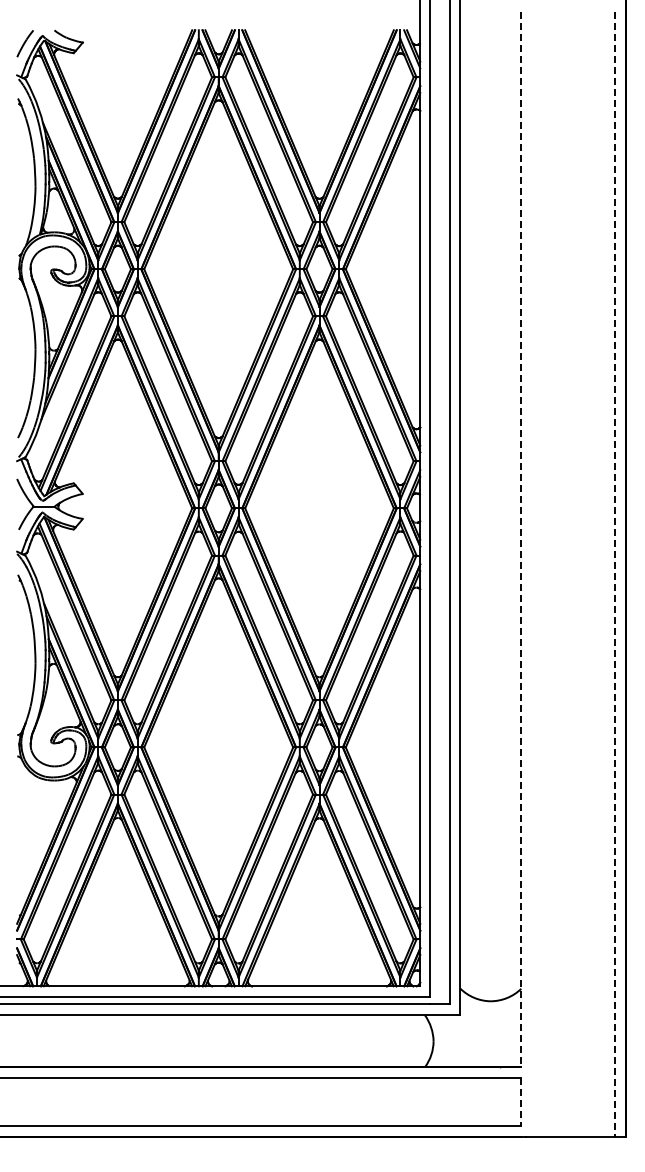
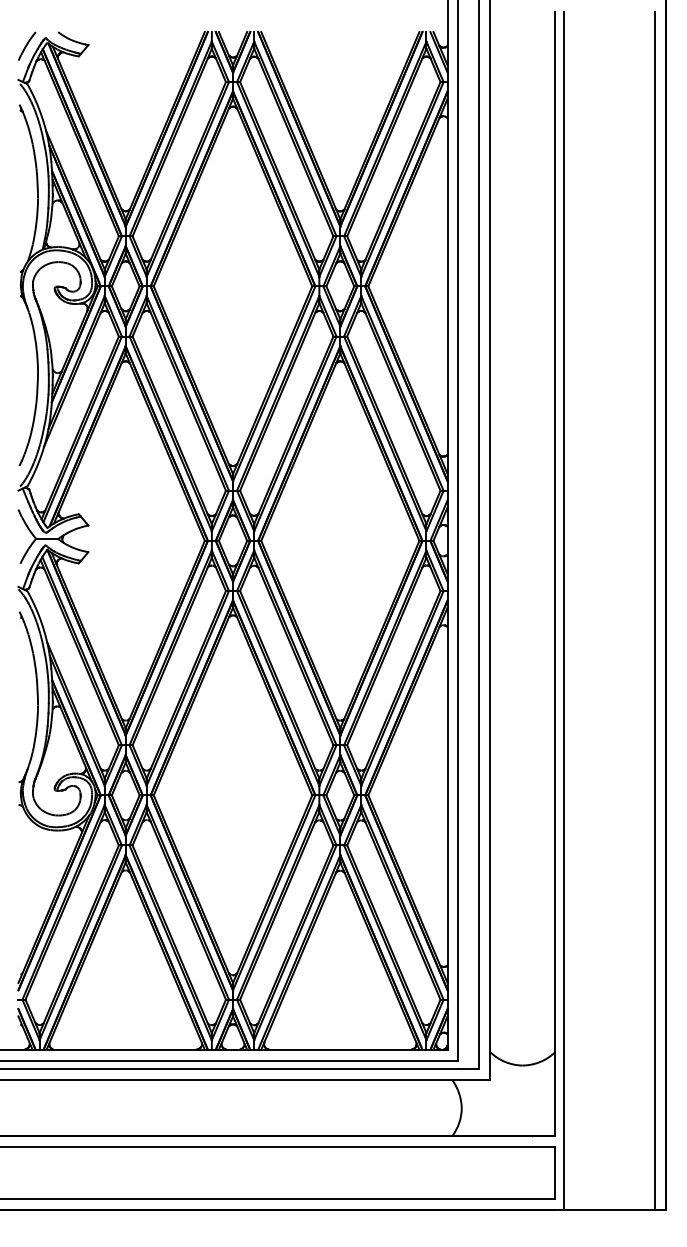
line: (521, 539) -> (555, 574), dashed -> solid
line: (530, 573) -> (564, 610), added
line: (615, 574) -> (655, 611), dashed -> solid
line: (521, 1102) -> (555, 1173), dashed -> solid

